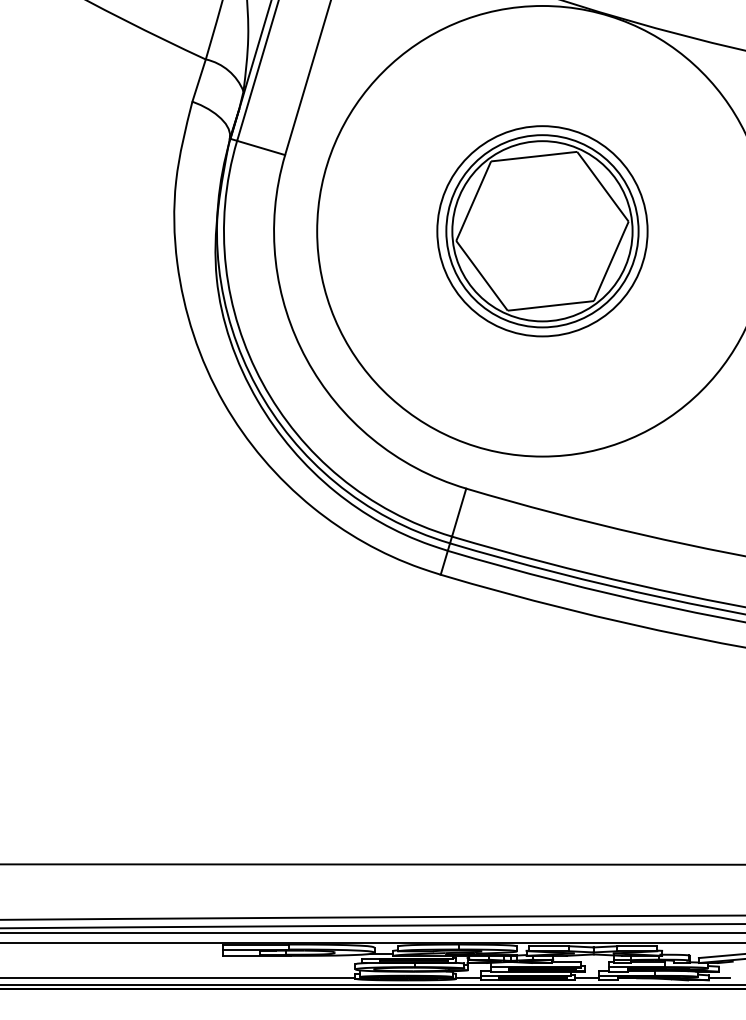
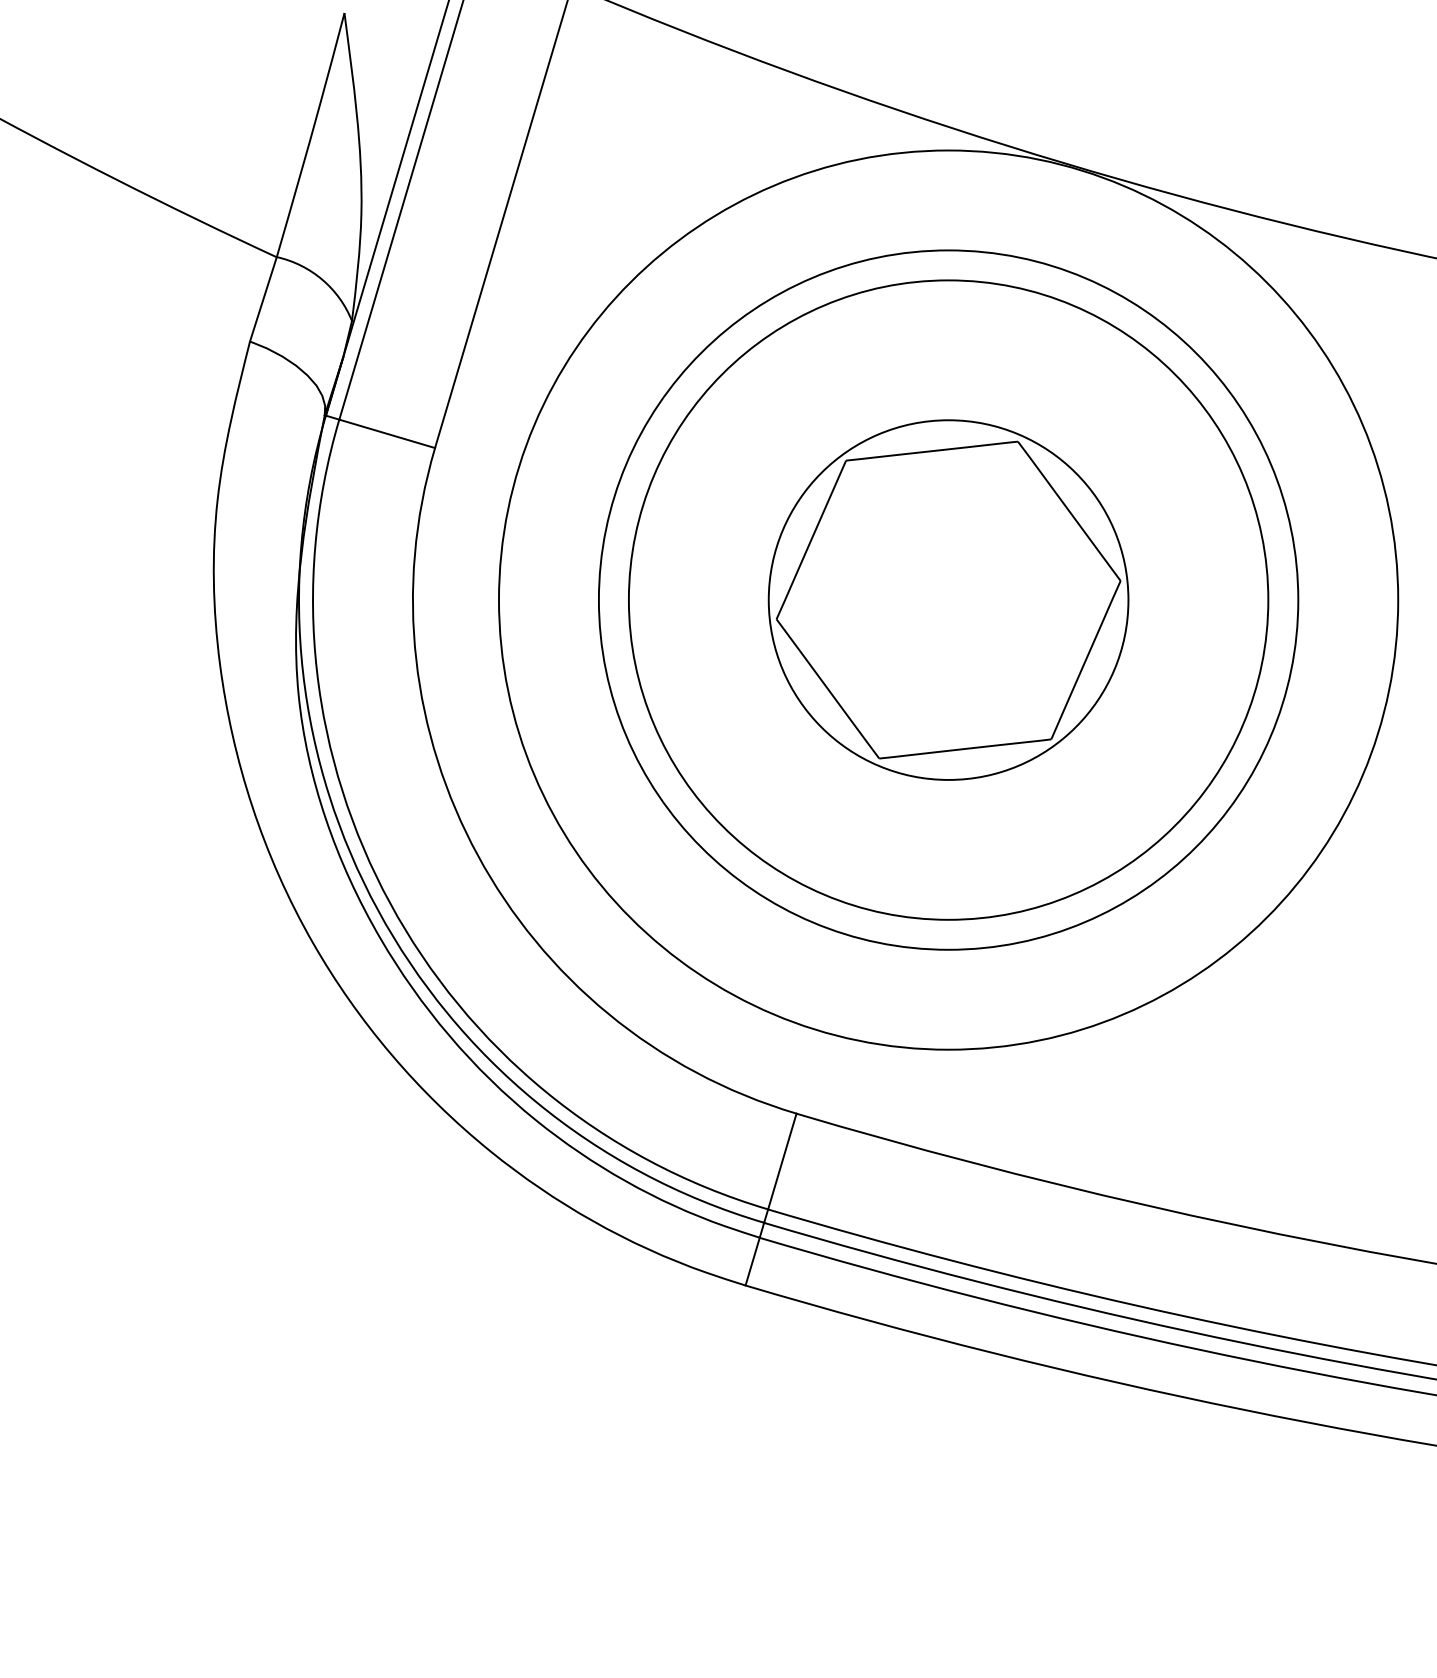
circle: (542, 231) -> (948, 600), size x1.67
circle: (542, 231) -> (948, 600), size x1.67

